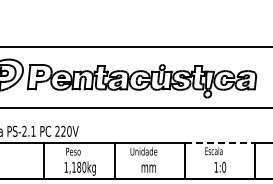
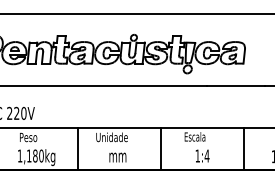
line: (220, 143) -> (202, 127), dashed -> solid
text: (224, 166) -> (207, 155), 1:0 -> 1:4

